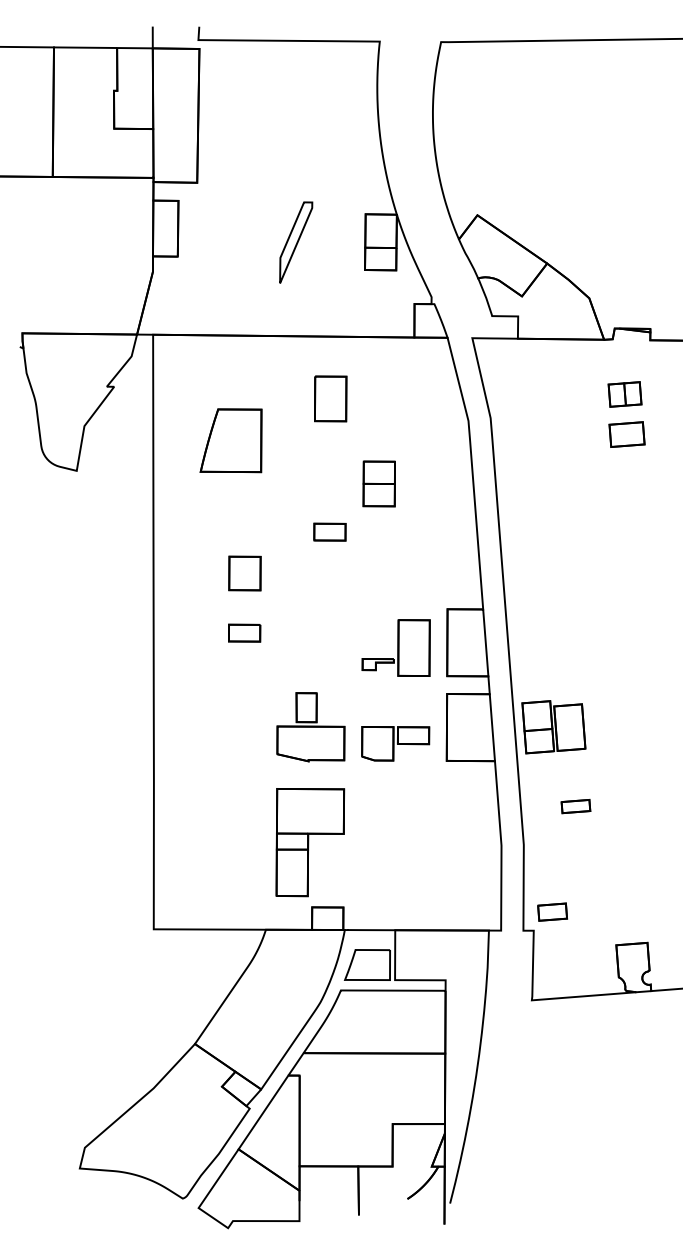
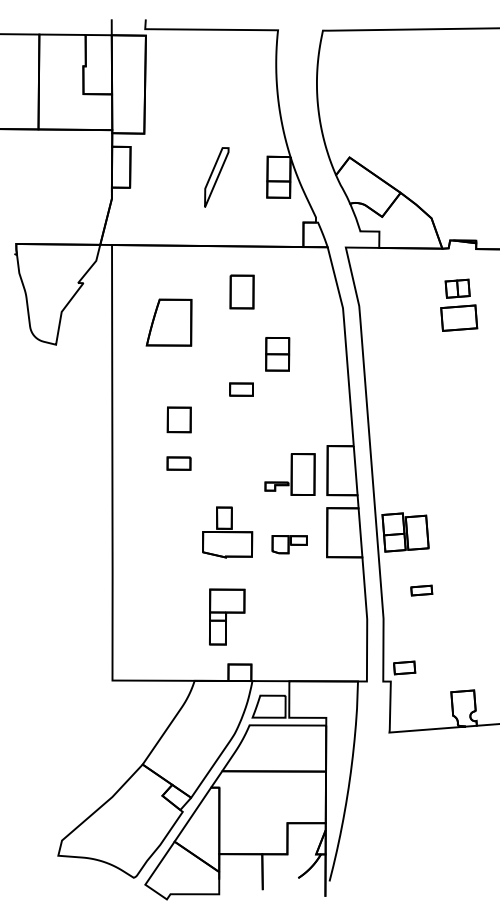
part: (626, 434) -> (458, 318), size x1.4
part: (395, 743) -> (289, 544), size x0.7
part: (310, 842) -> (227, 616), size x0.7

